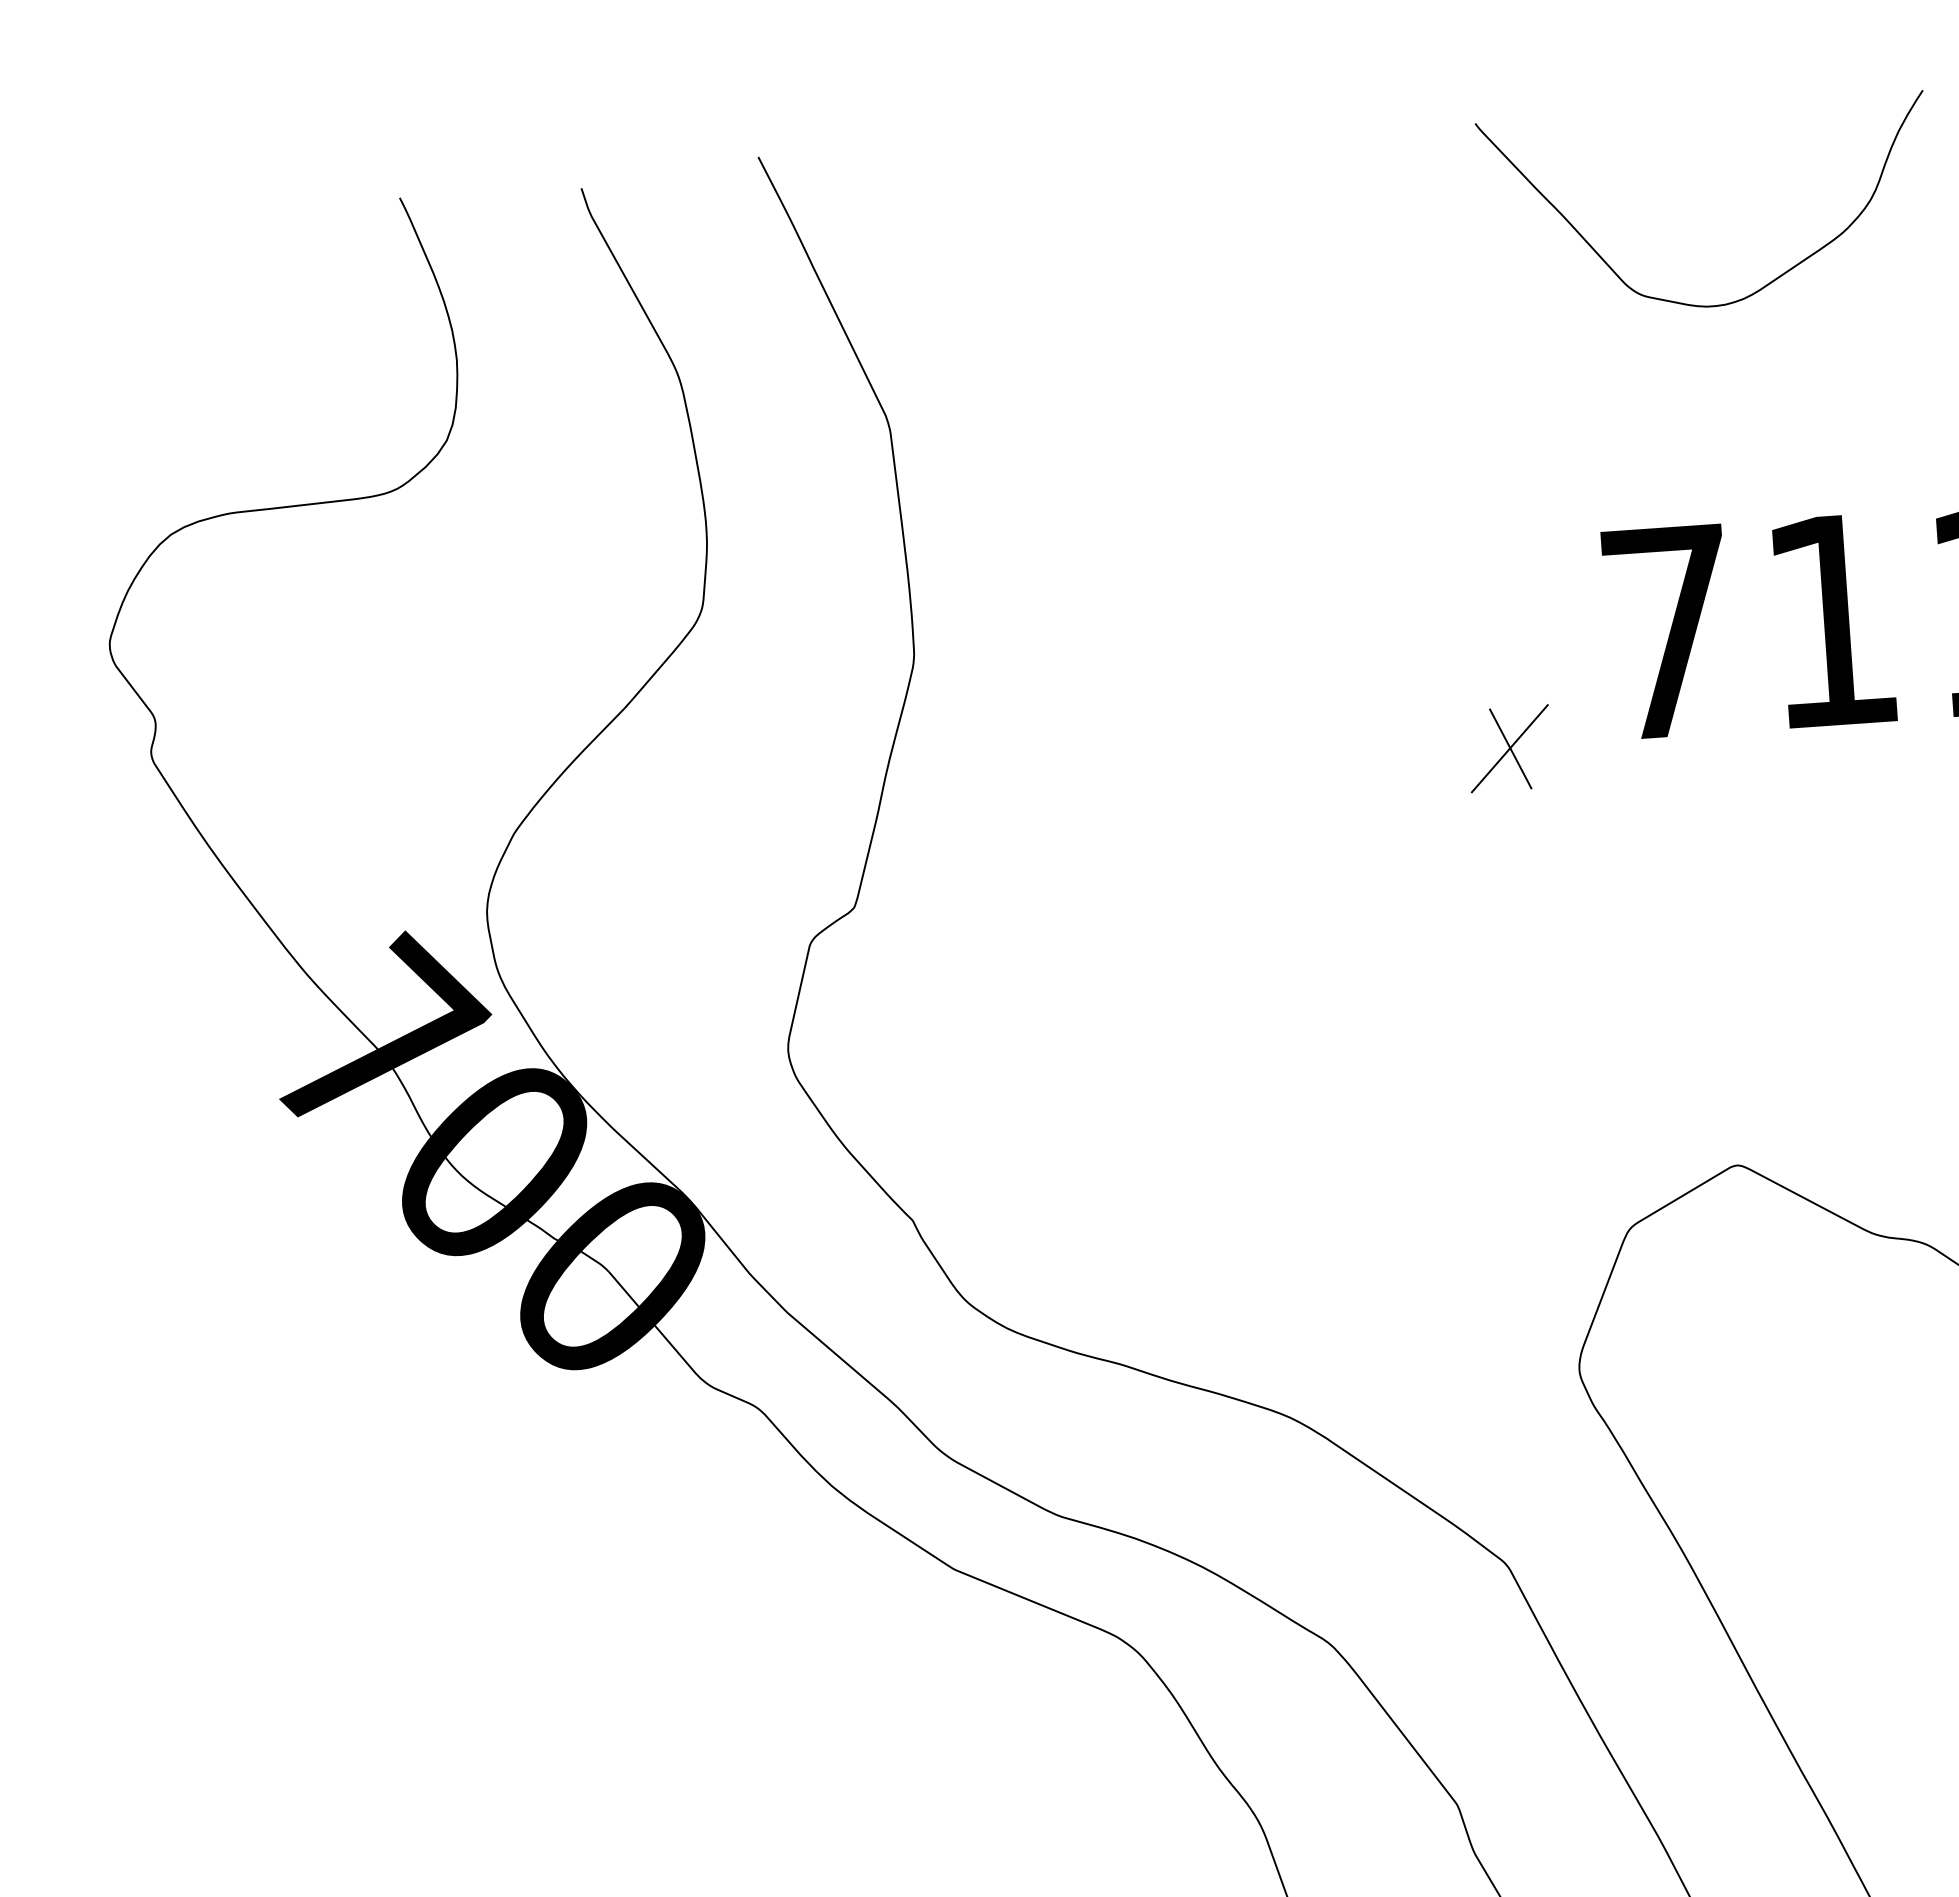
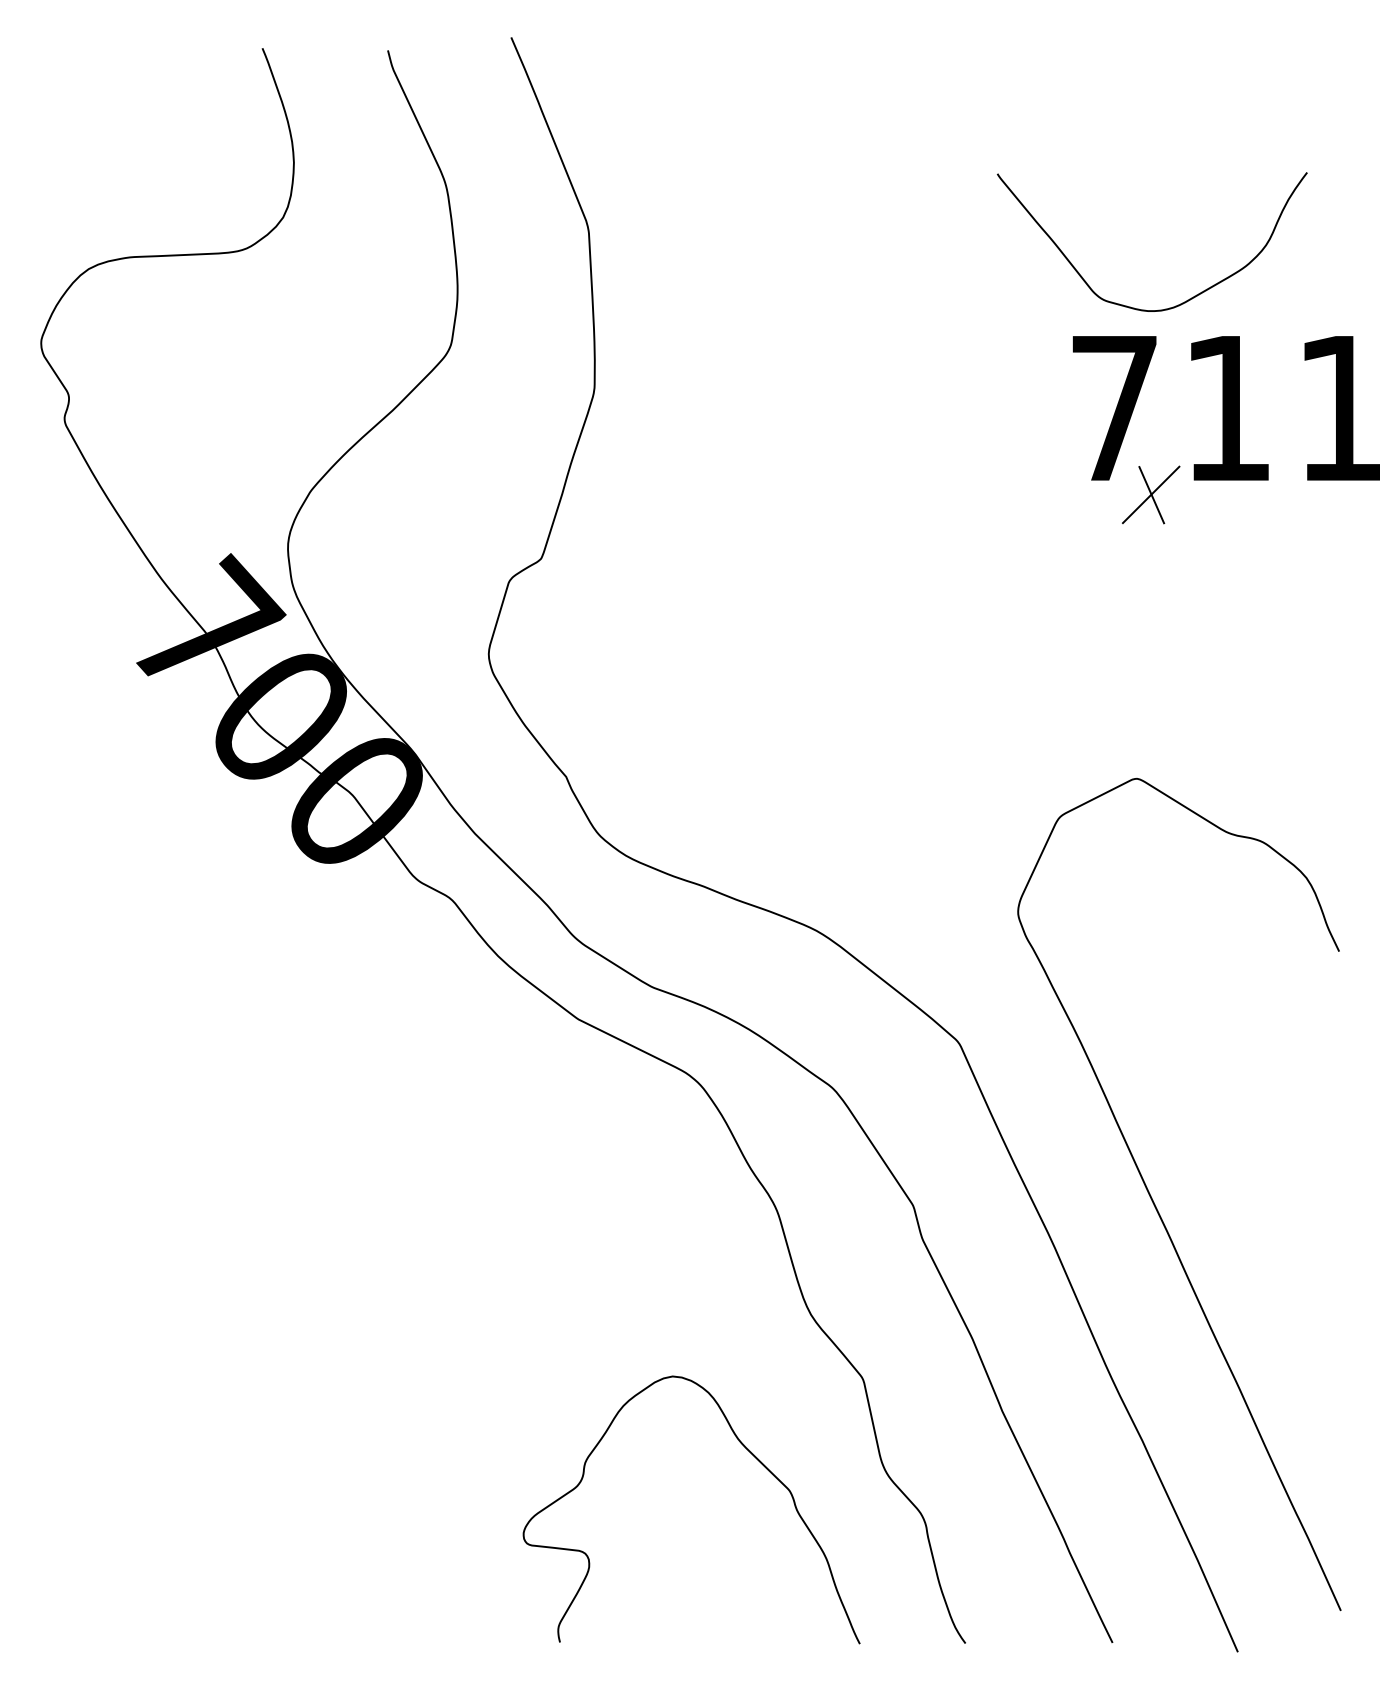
curve: (1762, 285) -> (1187, 299), moved
part: (1510, 748) -> (1151, 494), moved

